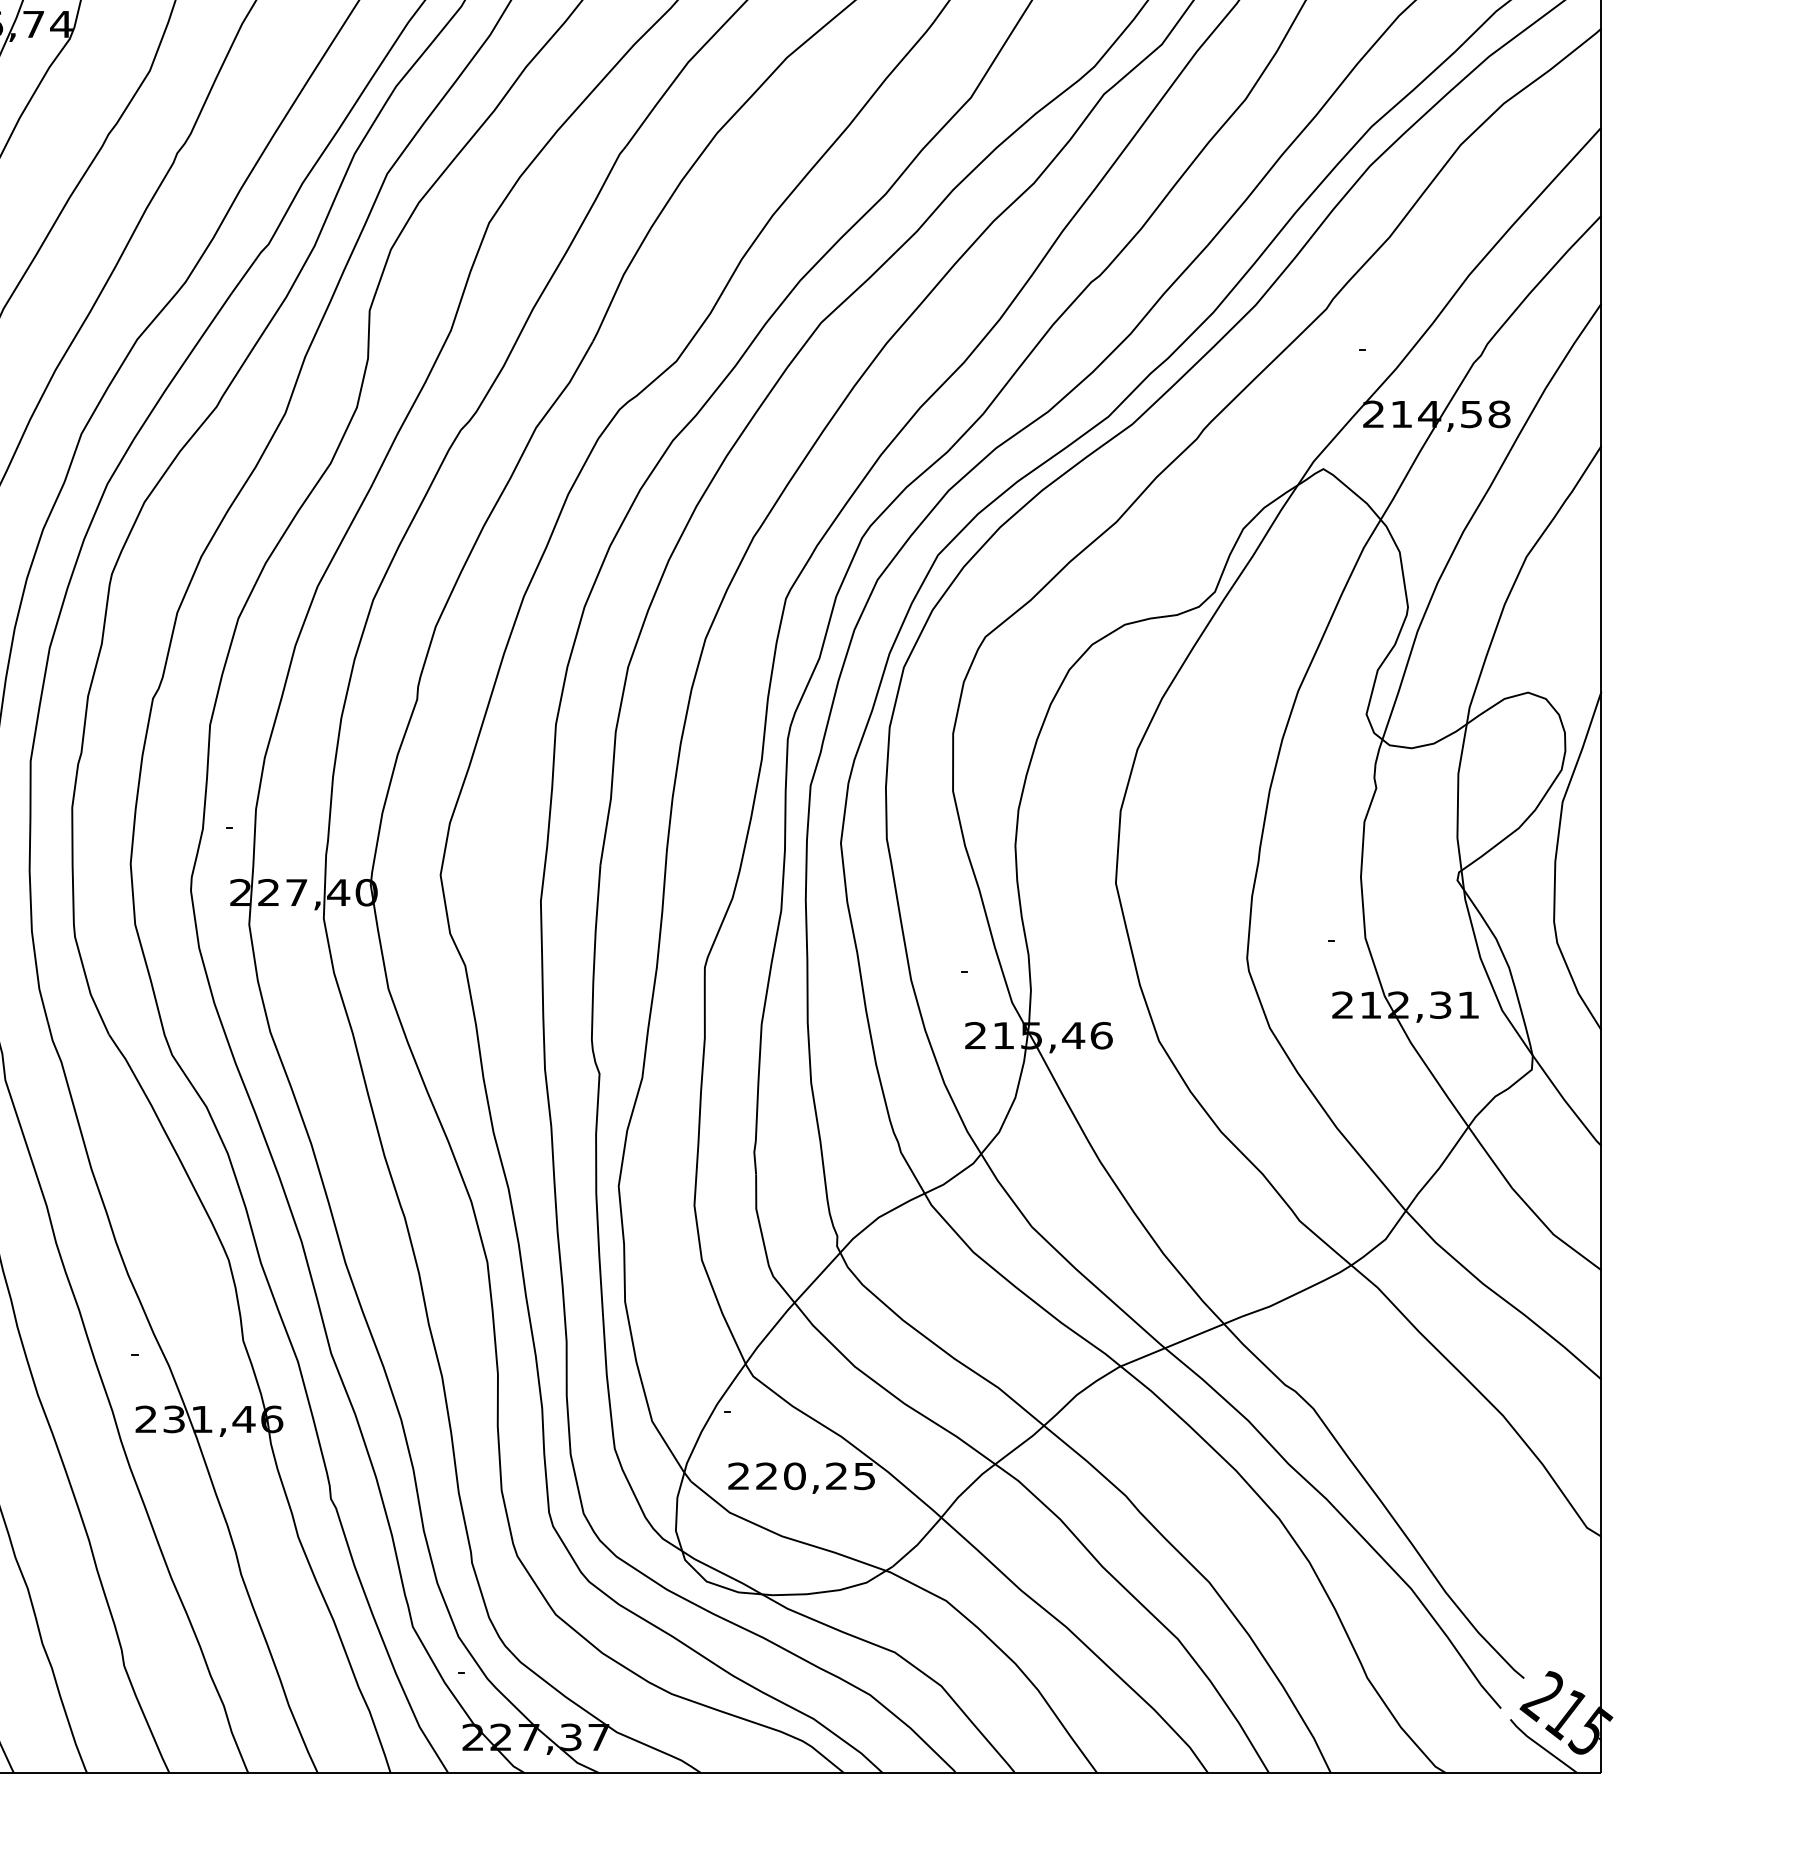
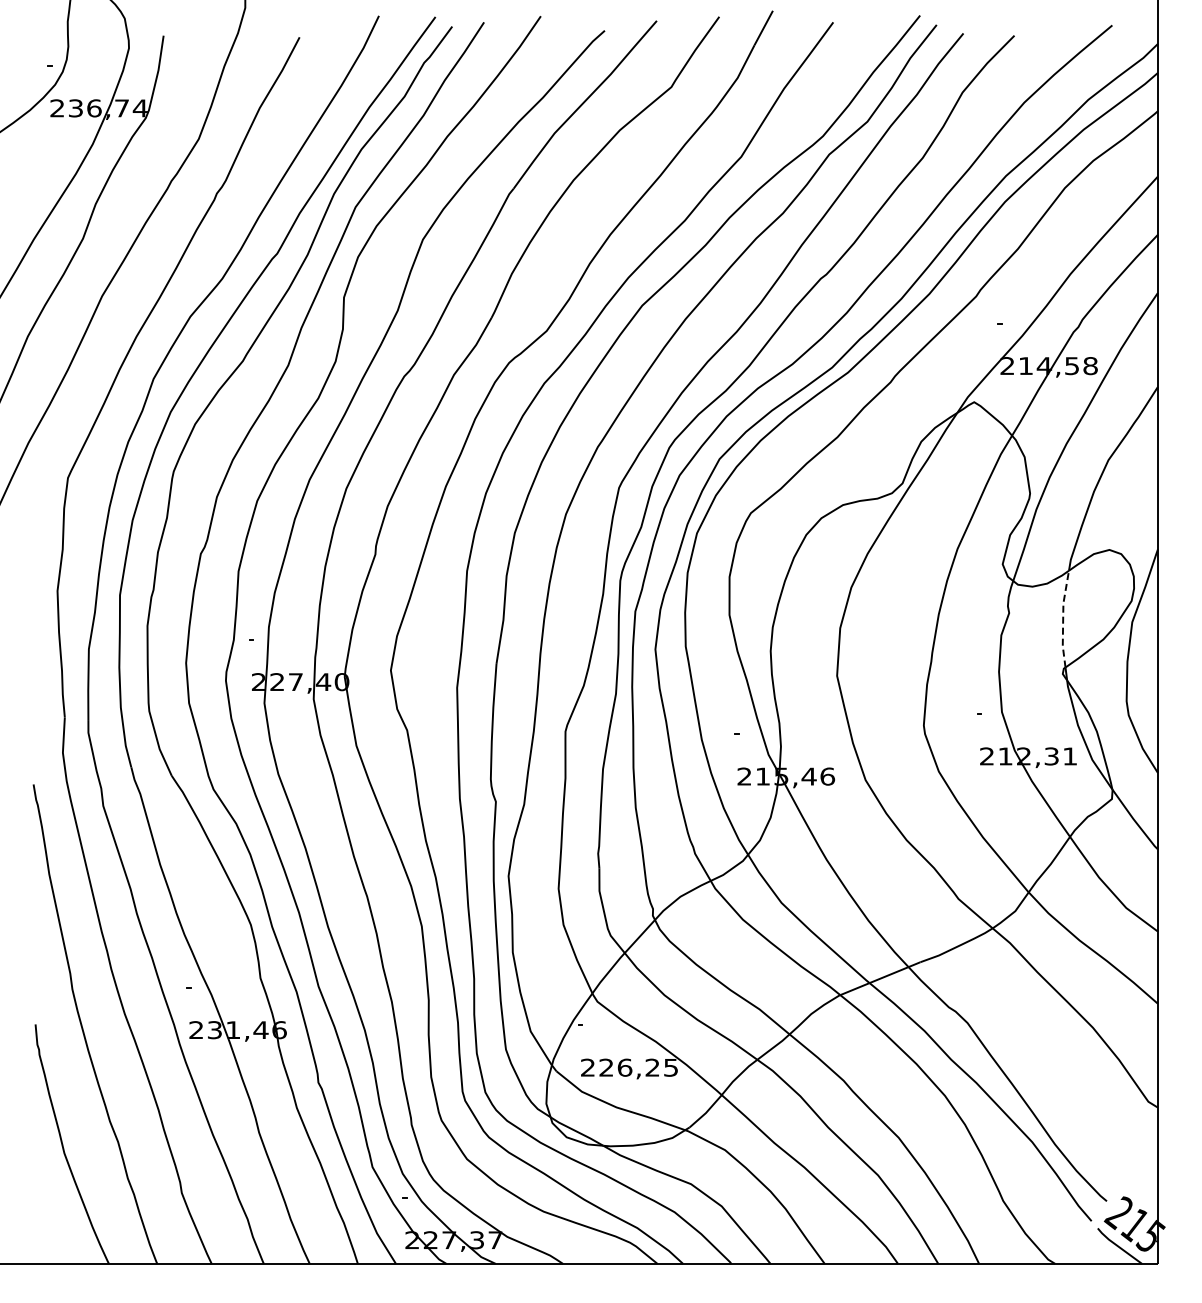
line: (1458, 796) -> (1063, 618), solid -> dashed
text: (794, 1475) -> (624, 1067), 220,25 -> 226,25

